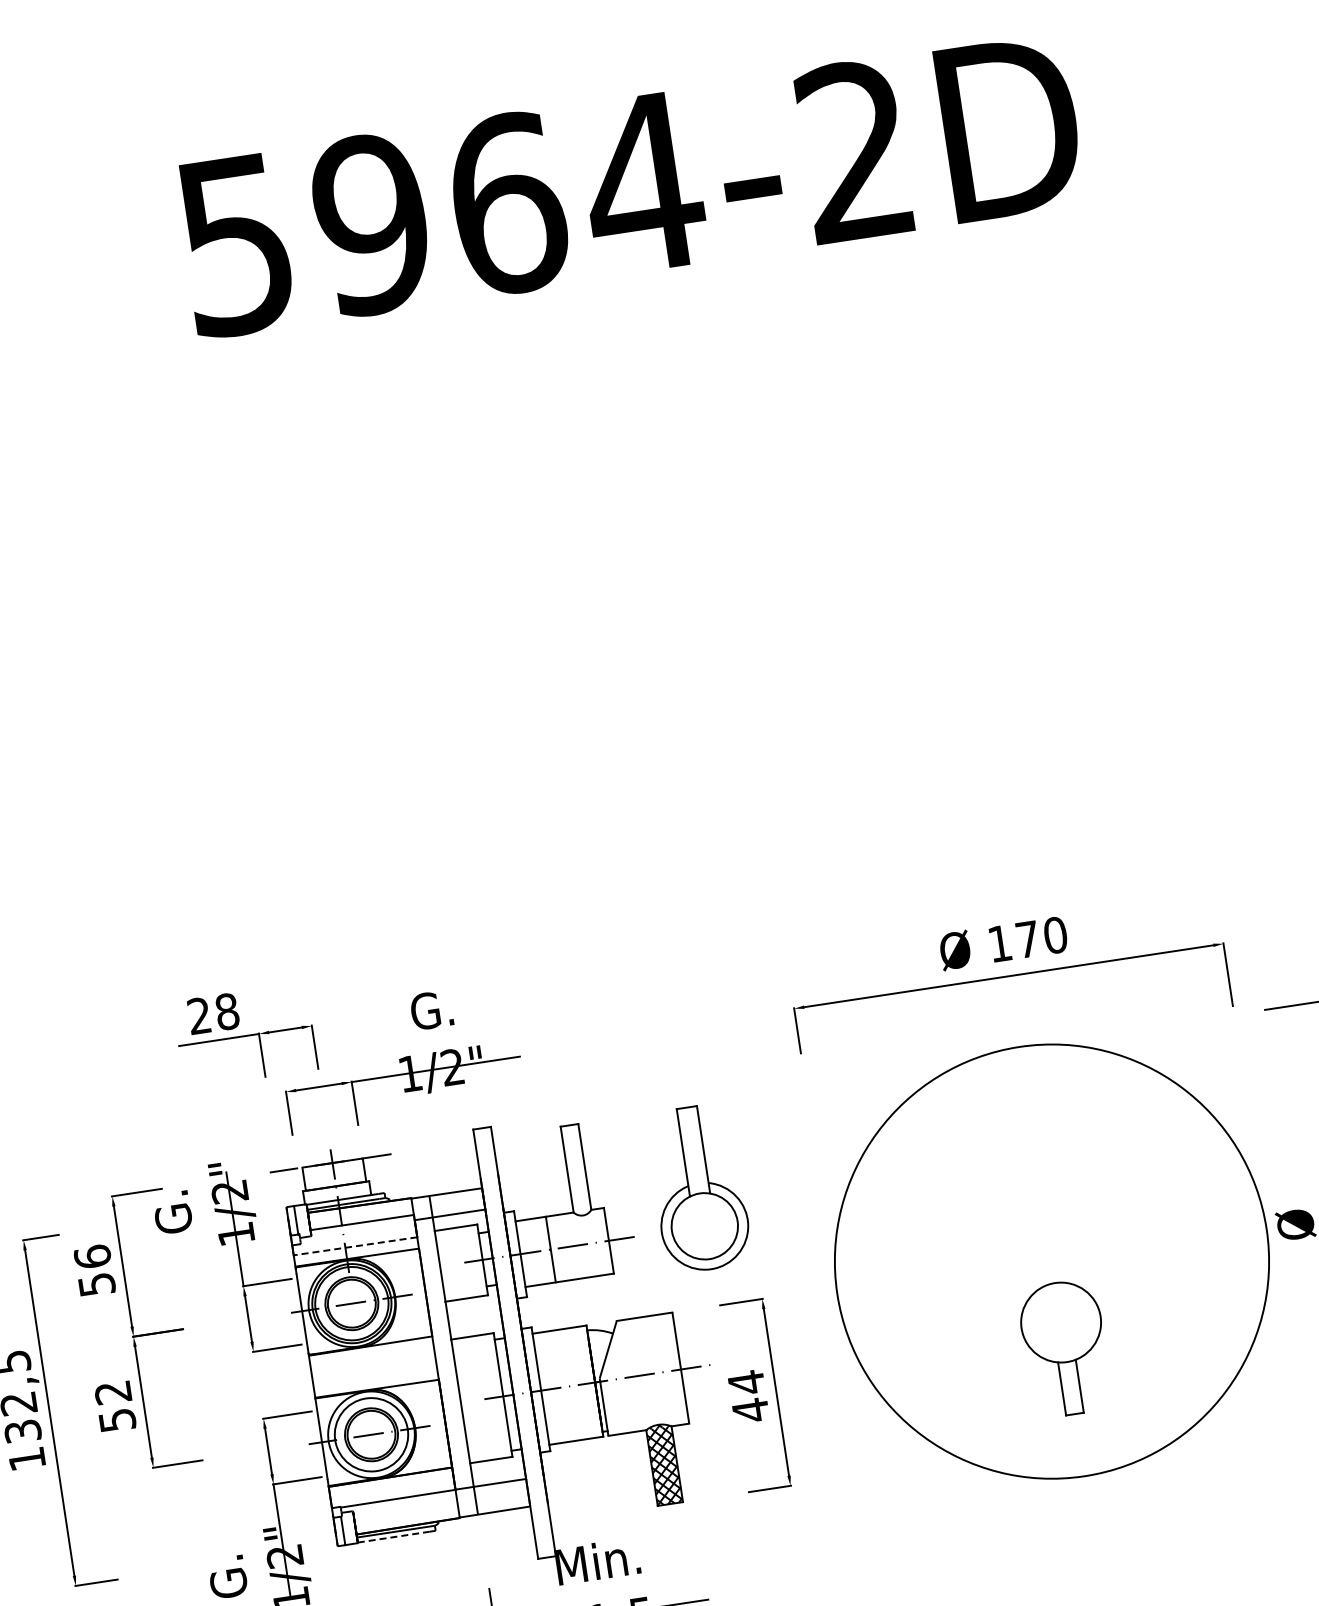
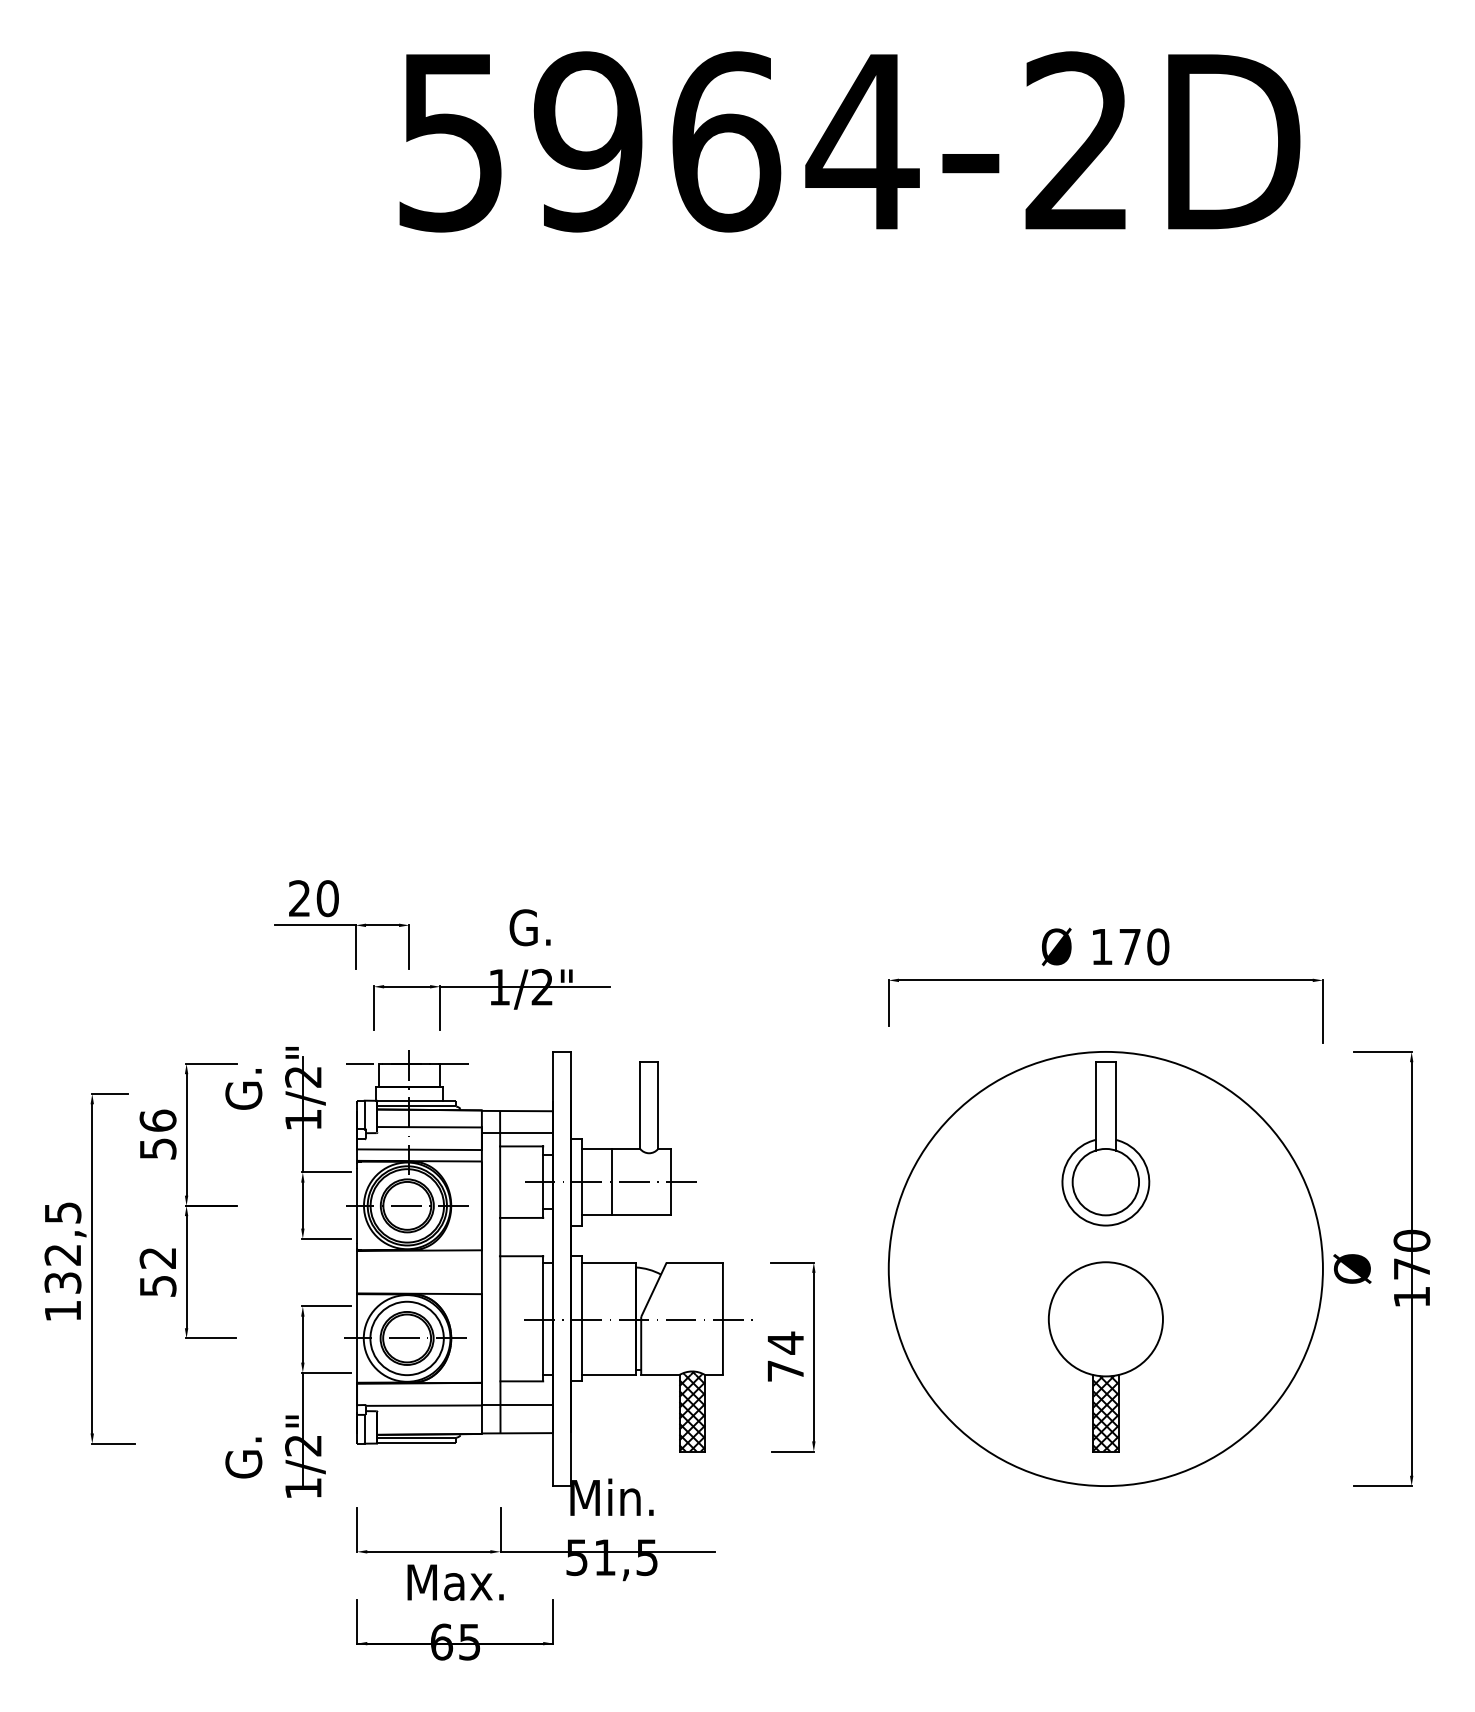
text: (226, 1011) -> (327, 898), 28 -> 20
part: (698, 1188) -> (1105, 1143), moved
line: (355, 1246) -> (419, 1149), dashed -> solid
part: (1064, 1348) -> (1105, 1356), size x1.43
text: (750, 1409) -> (785, 1370), 44 -> 74
line: (394, 1537) -> (414, 1443), dashed -> solid

